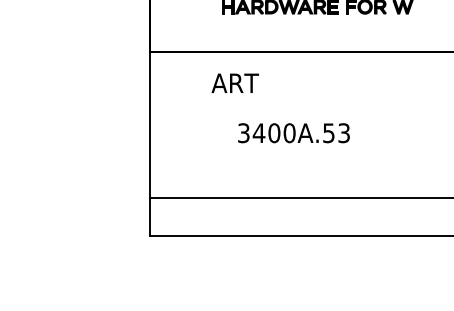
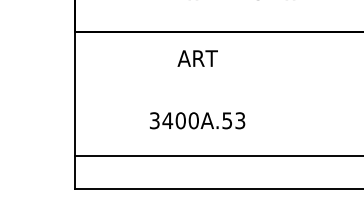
text: (234, 82) -> (197, 57), moved
text: (293, 133) -> (197, 121), moved

